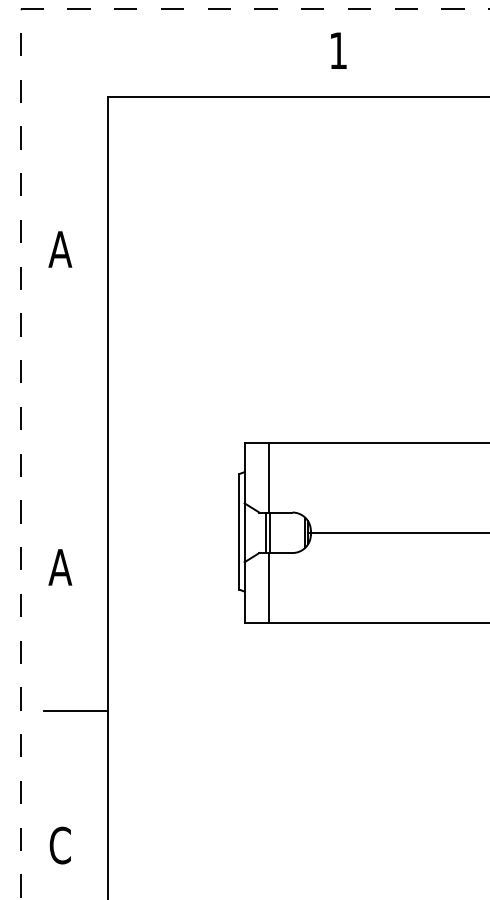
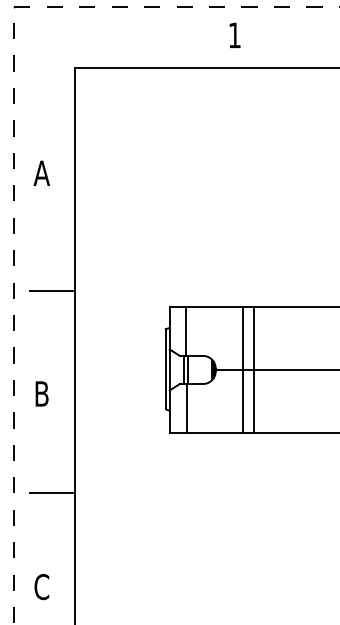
line: (75, 418) -> (52, 290), added
line: (349, 532) -> (242, 369), added
line: (366, 532) -> (254, 369), added
text: (59, 566) -> (41, 393), A -> B

